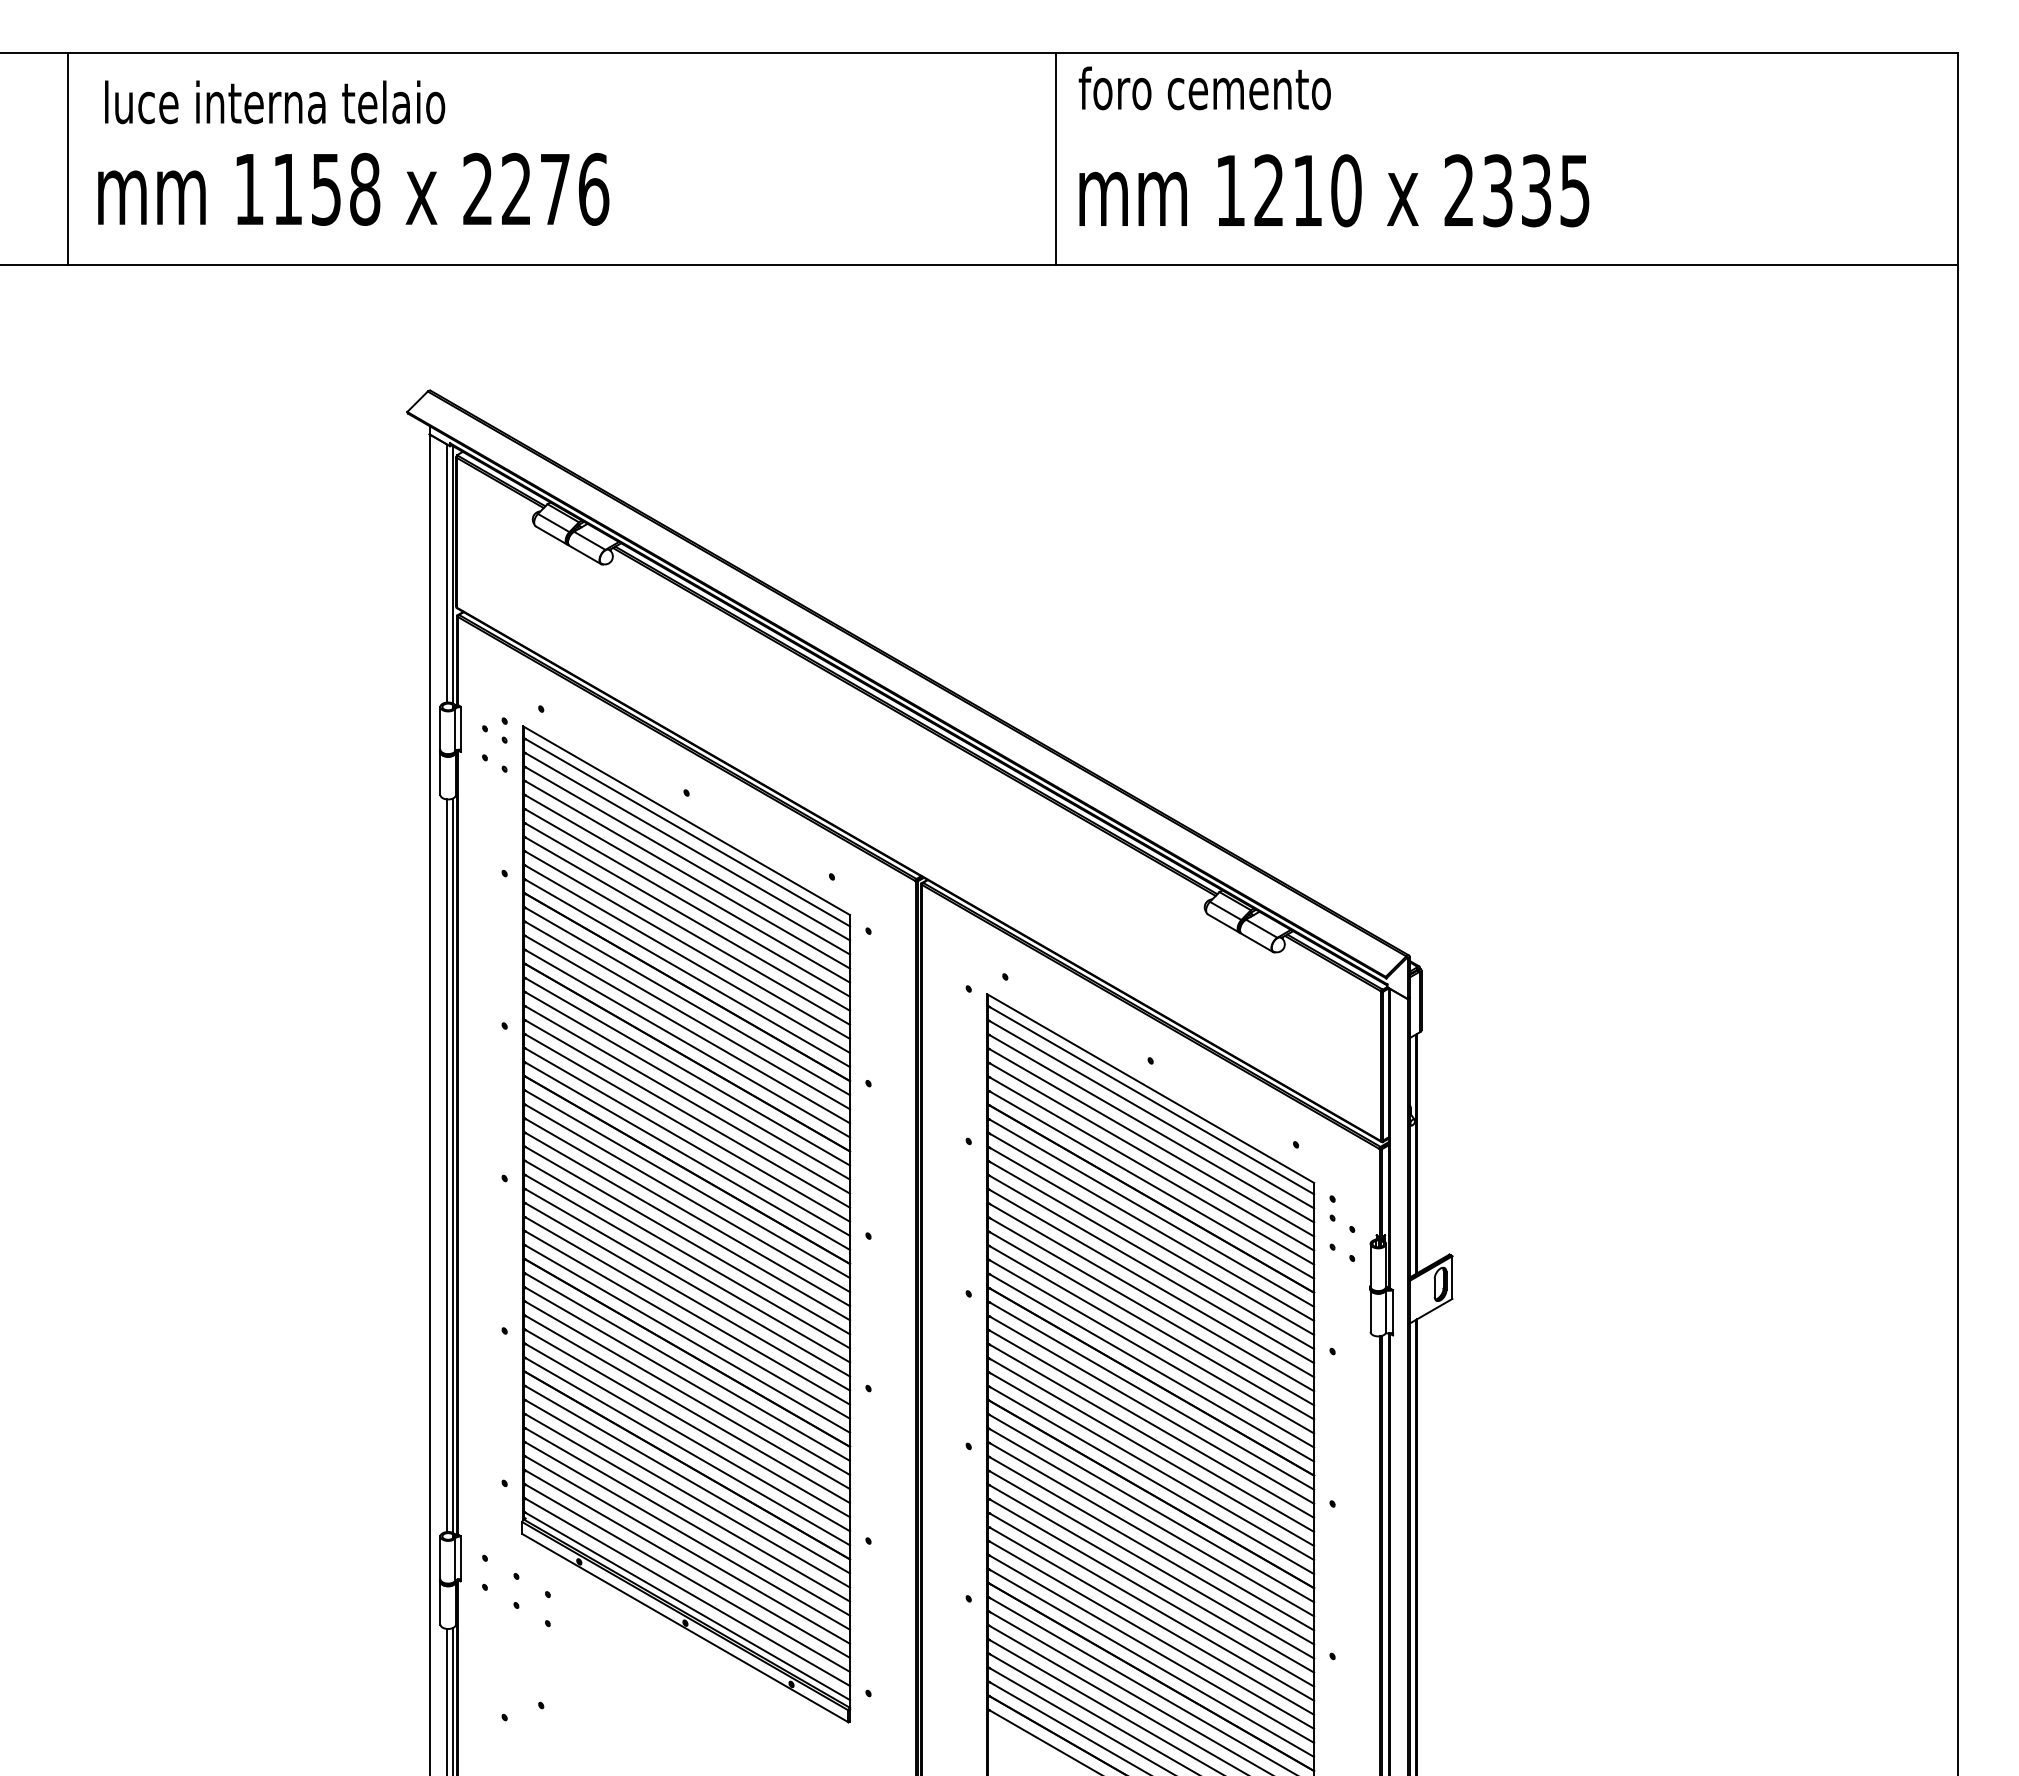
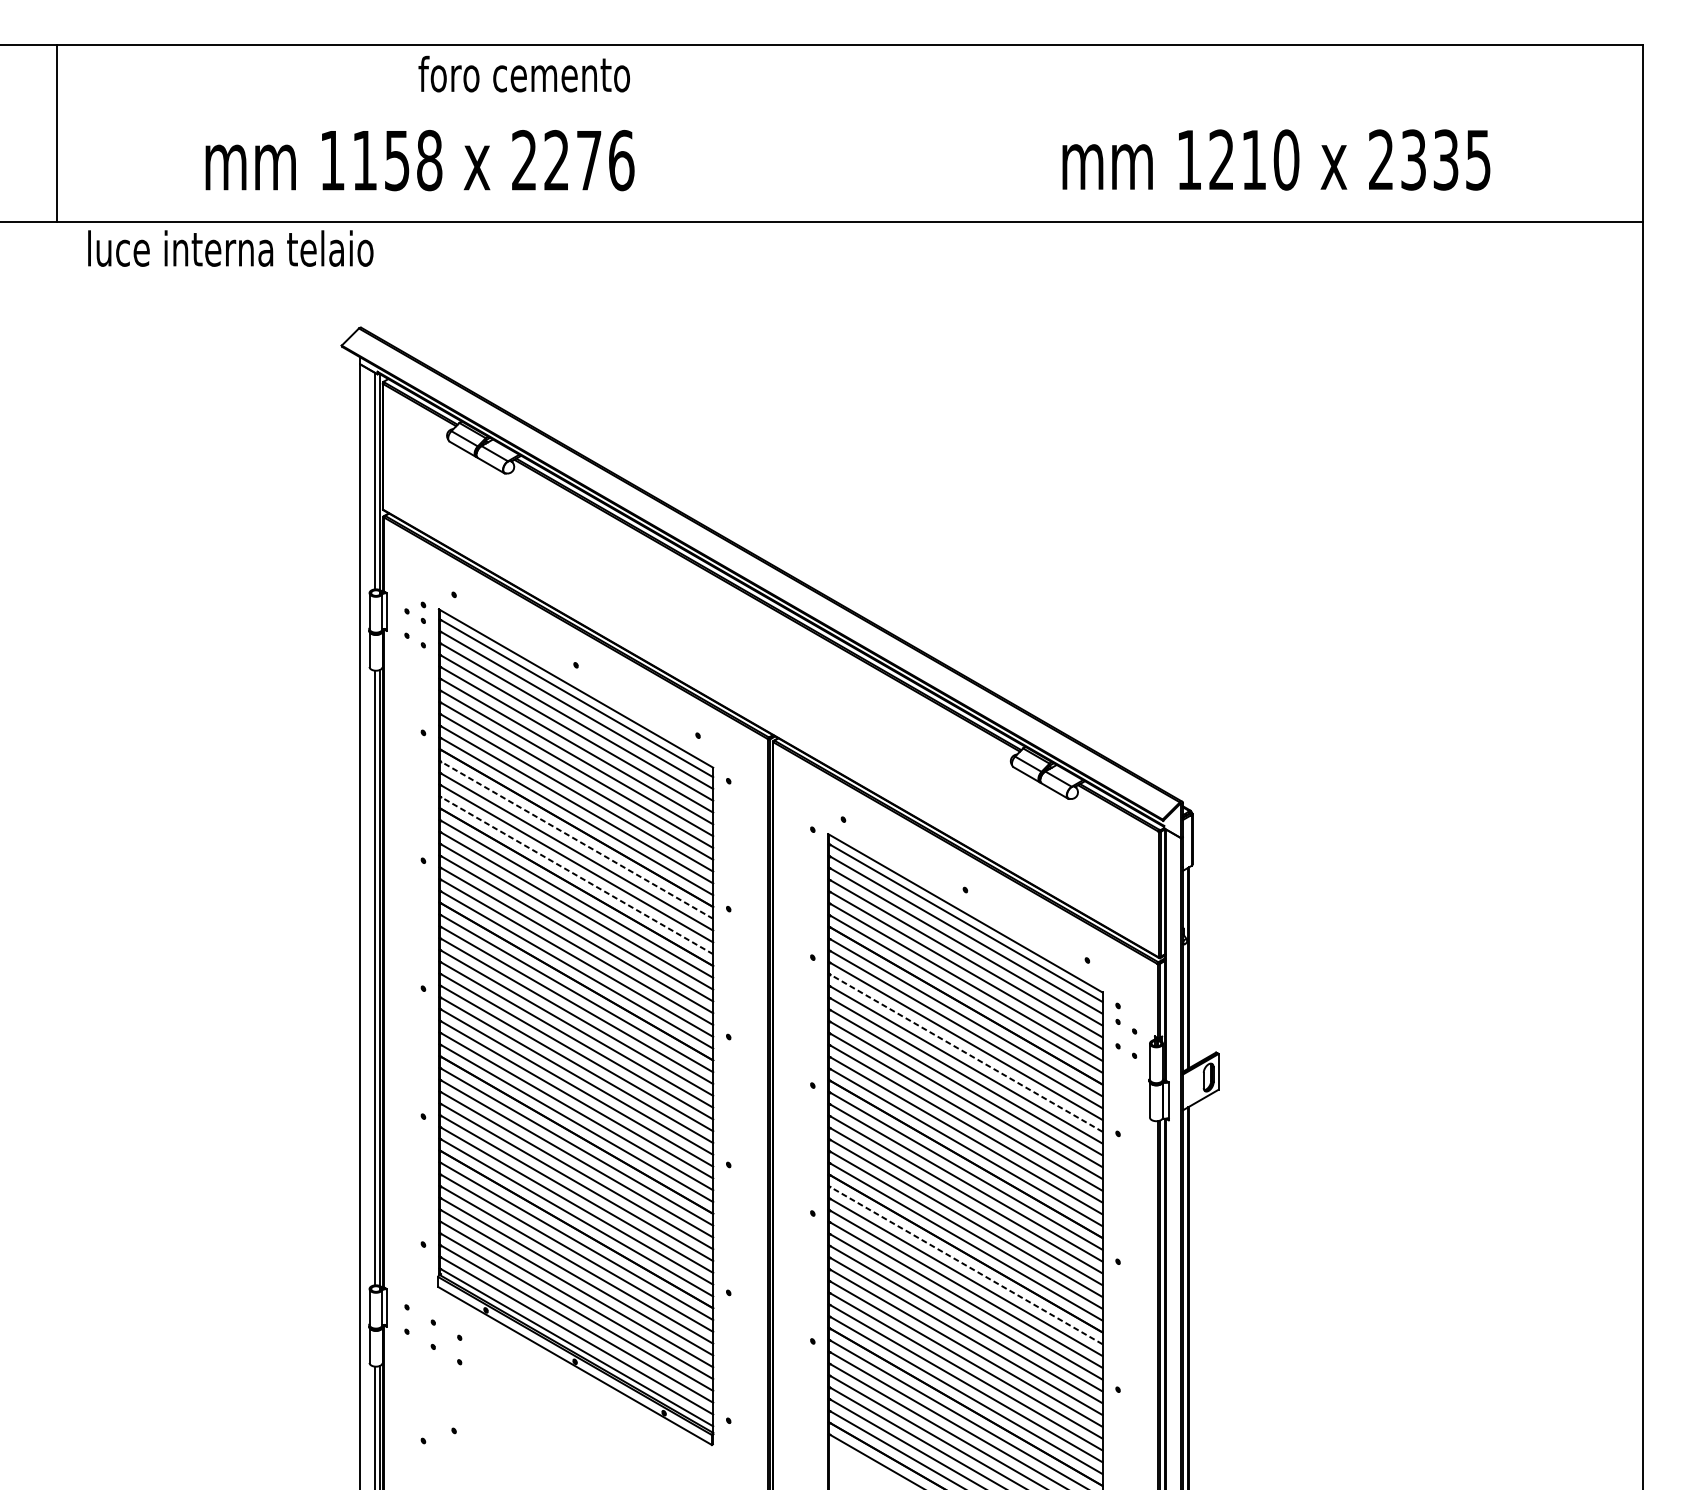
text: (1204, 88) -> (523, 74), moved
text: (275, 102) -> (231, 248), moved
line: (1056, 158) -> (886, 132), removed
text: (353, 188) -> (419, 159), moved
text: (1334, 190) -> (1276, 159), moved
line: (686, 1000) -> (576, 839), solid -> dashed
line: (686, 1043) -> (576, 875), solid -> dashed
line: (1150, 1254) -> (965, 1052), solid -> dashed
line: (1150, 1507) -> (965, 1264), solid -> dashed

